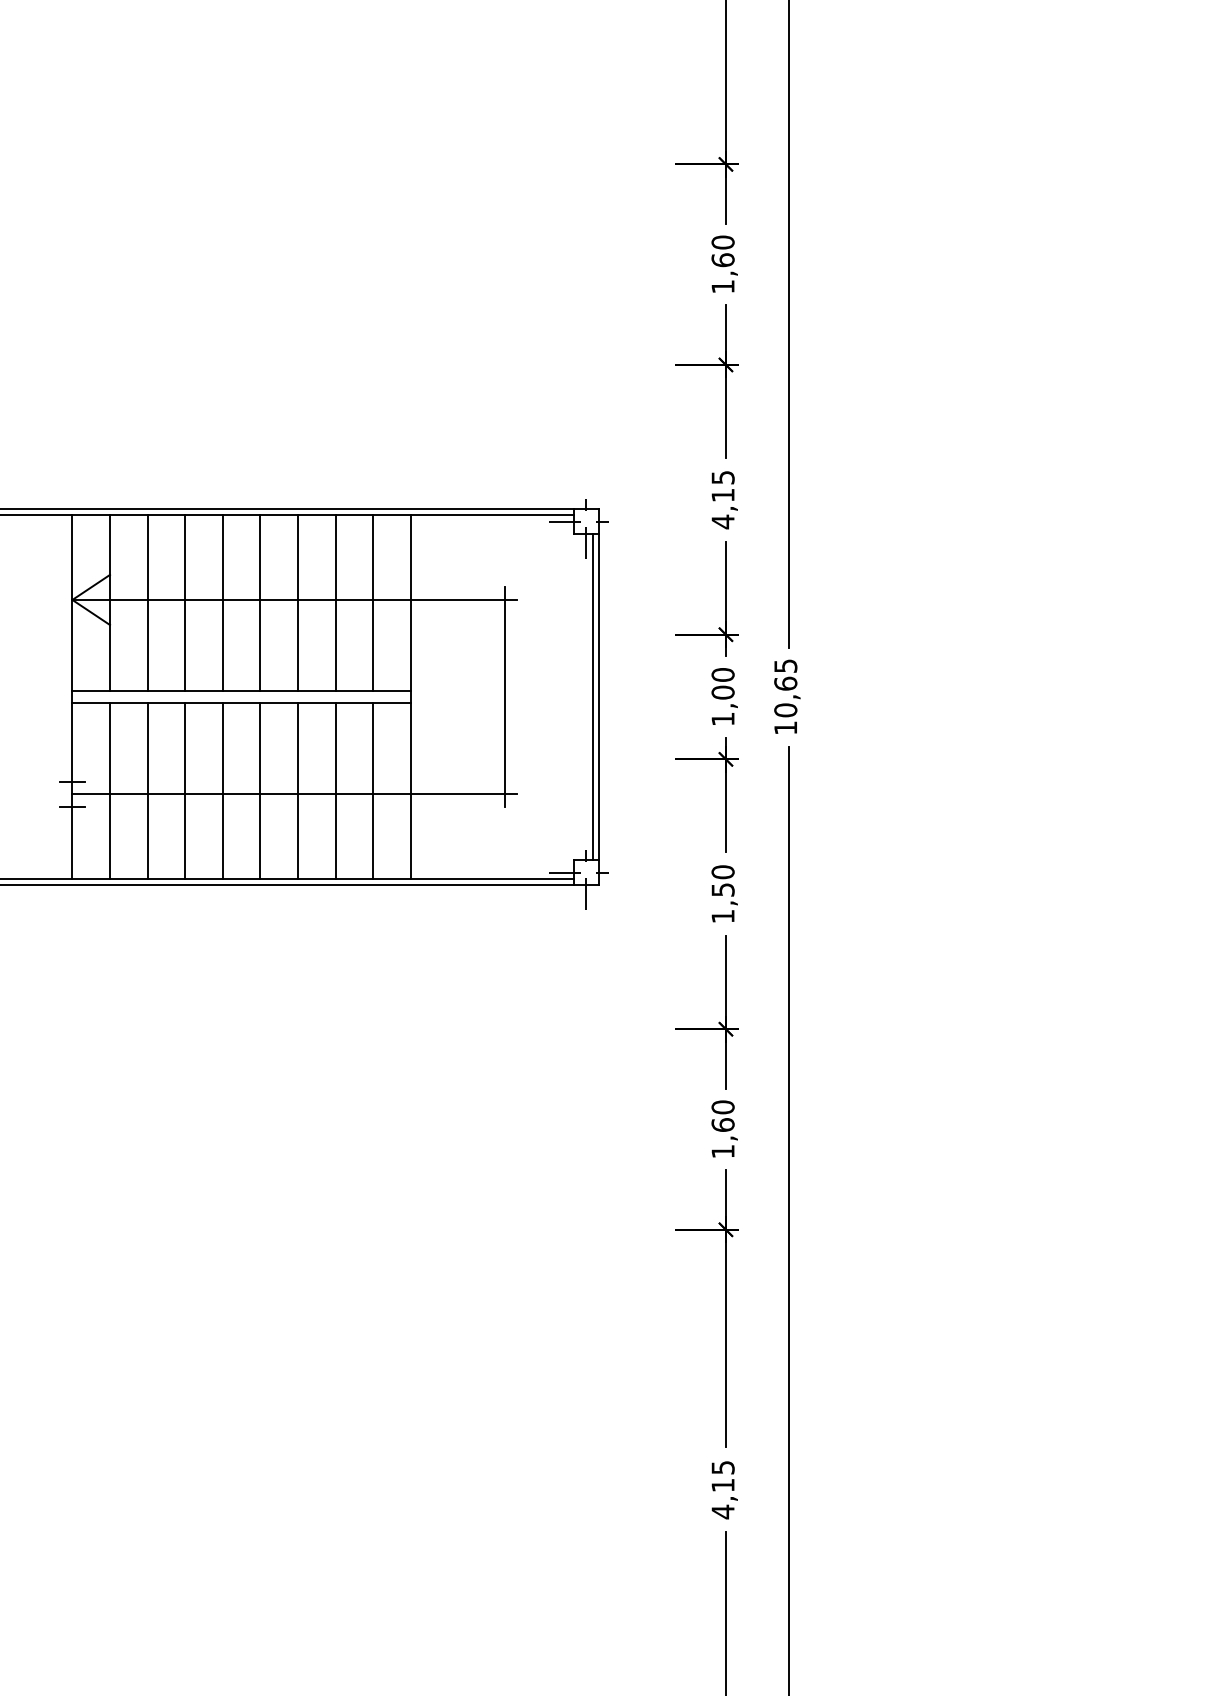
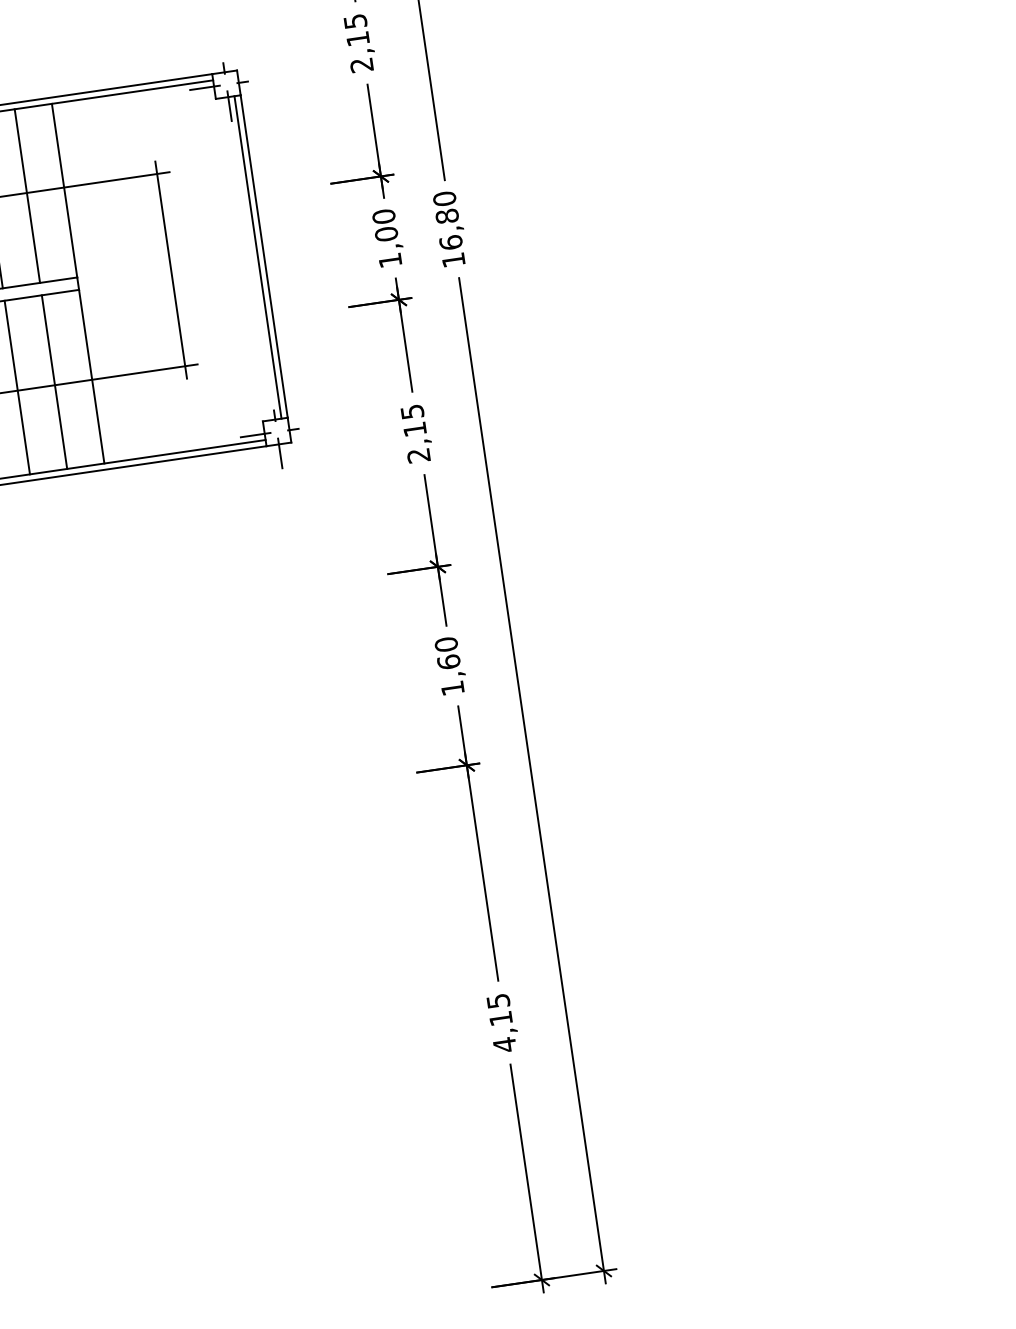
text: (722, 521) -> (361, 64), 4,15 -> 2,15
text: (785, 688) -> (447, 221), 10,65 -> 16,80
text: (722, 894) -> (415, 434), 1,50 -> 2,15

